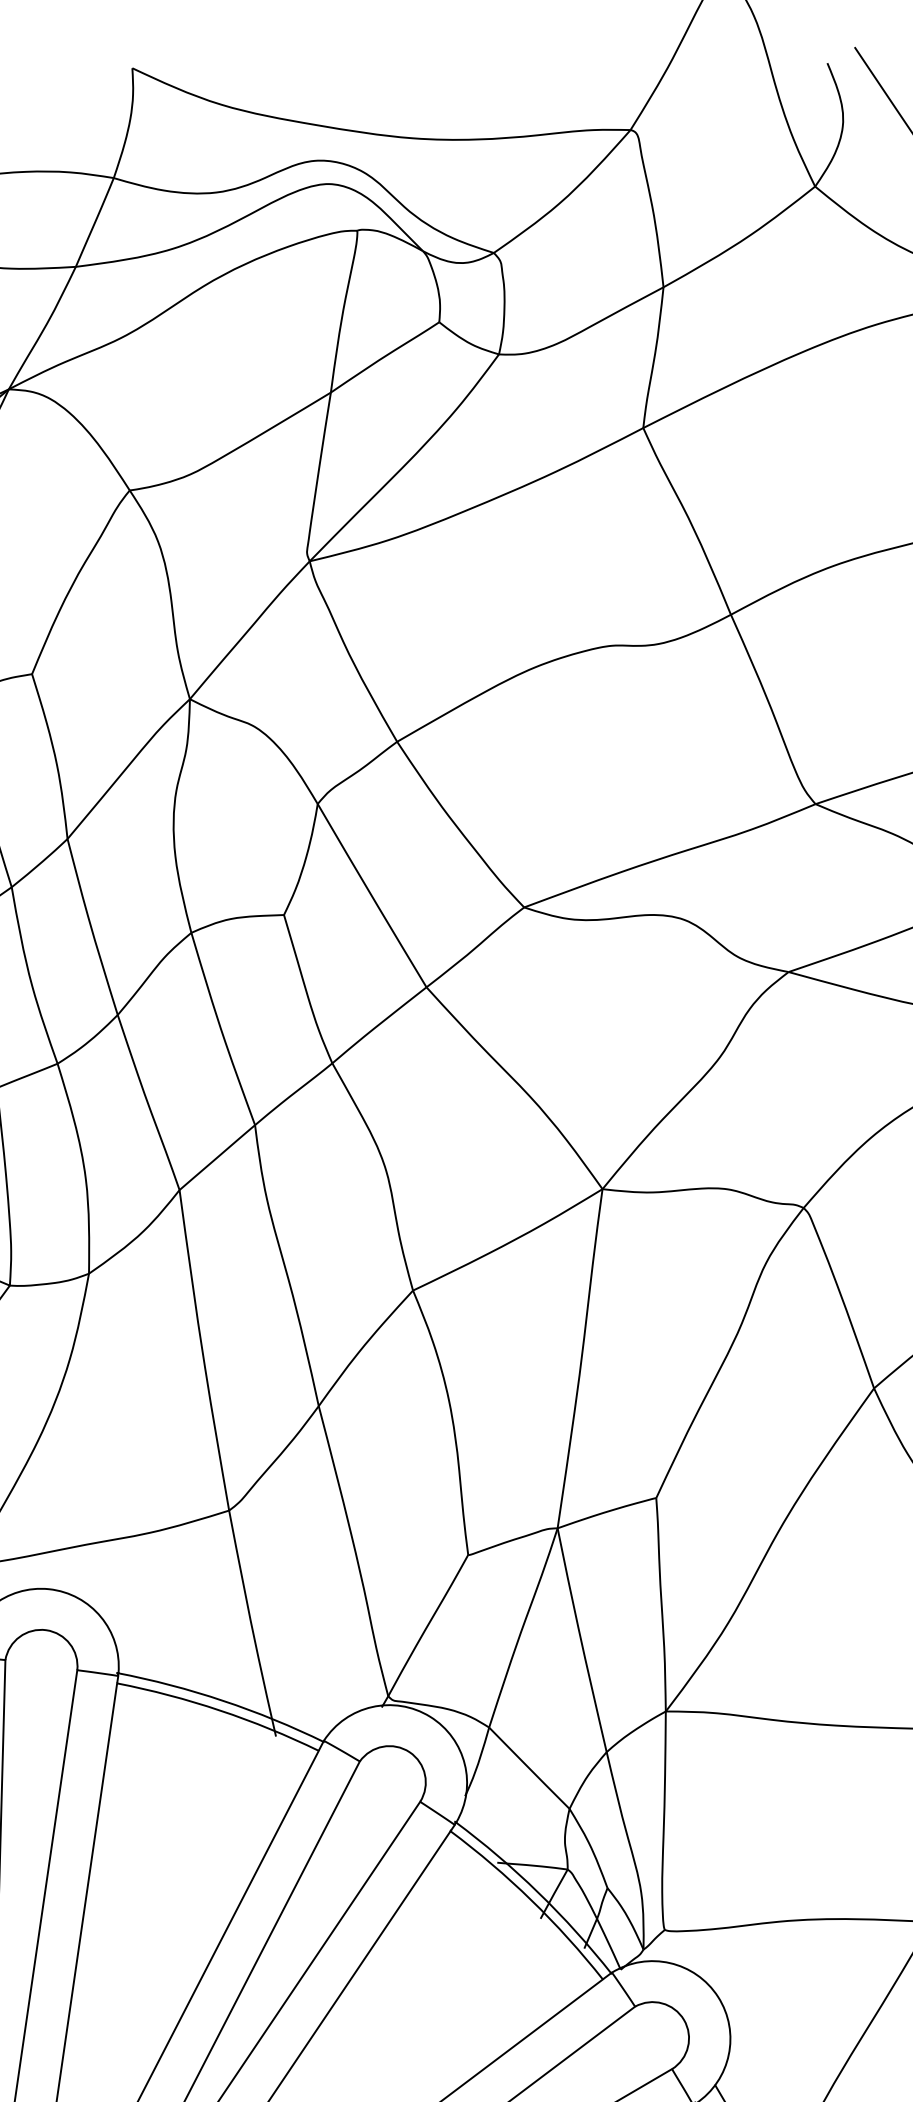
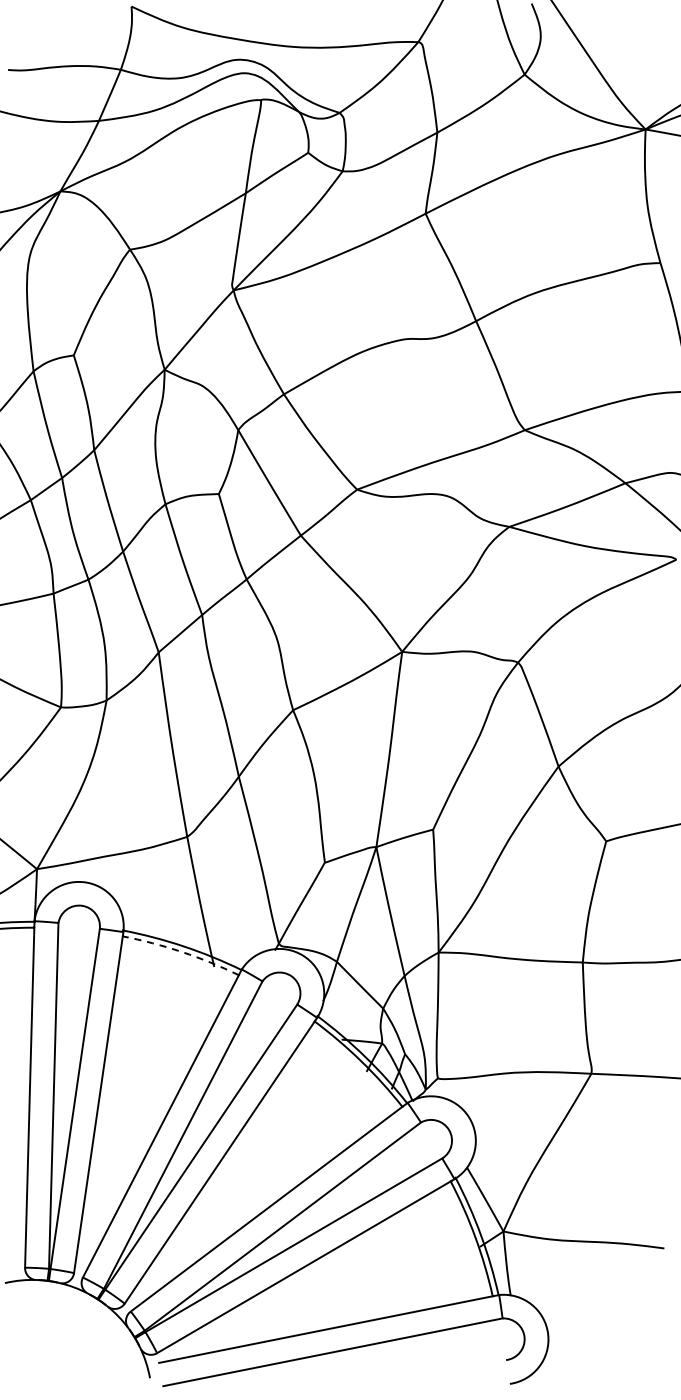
arc: (220, 1711) -> (182, 952), solid -> dashed

